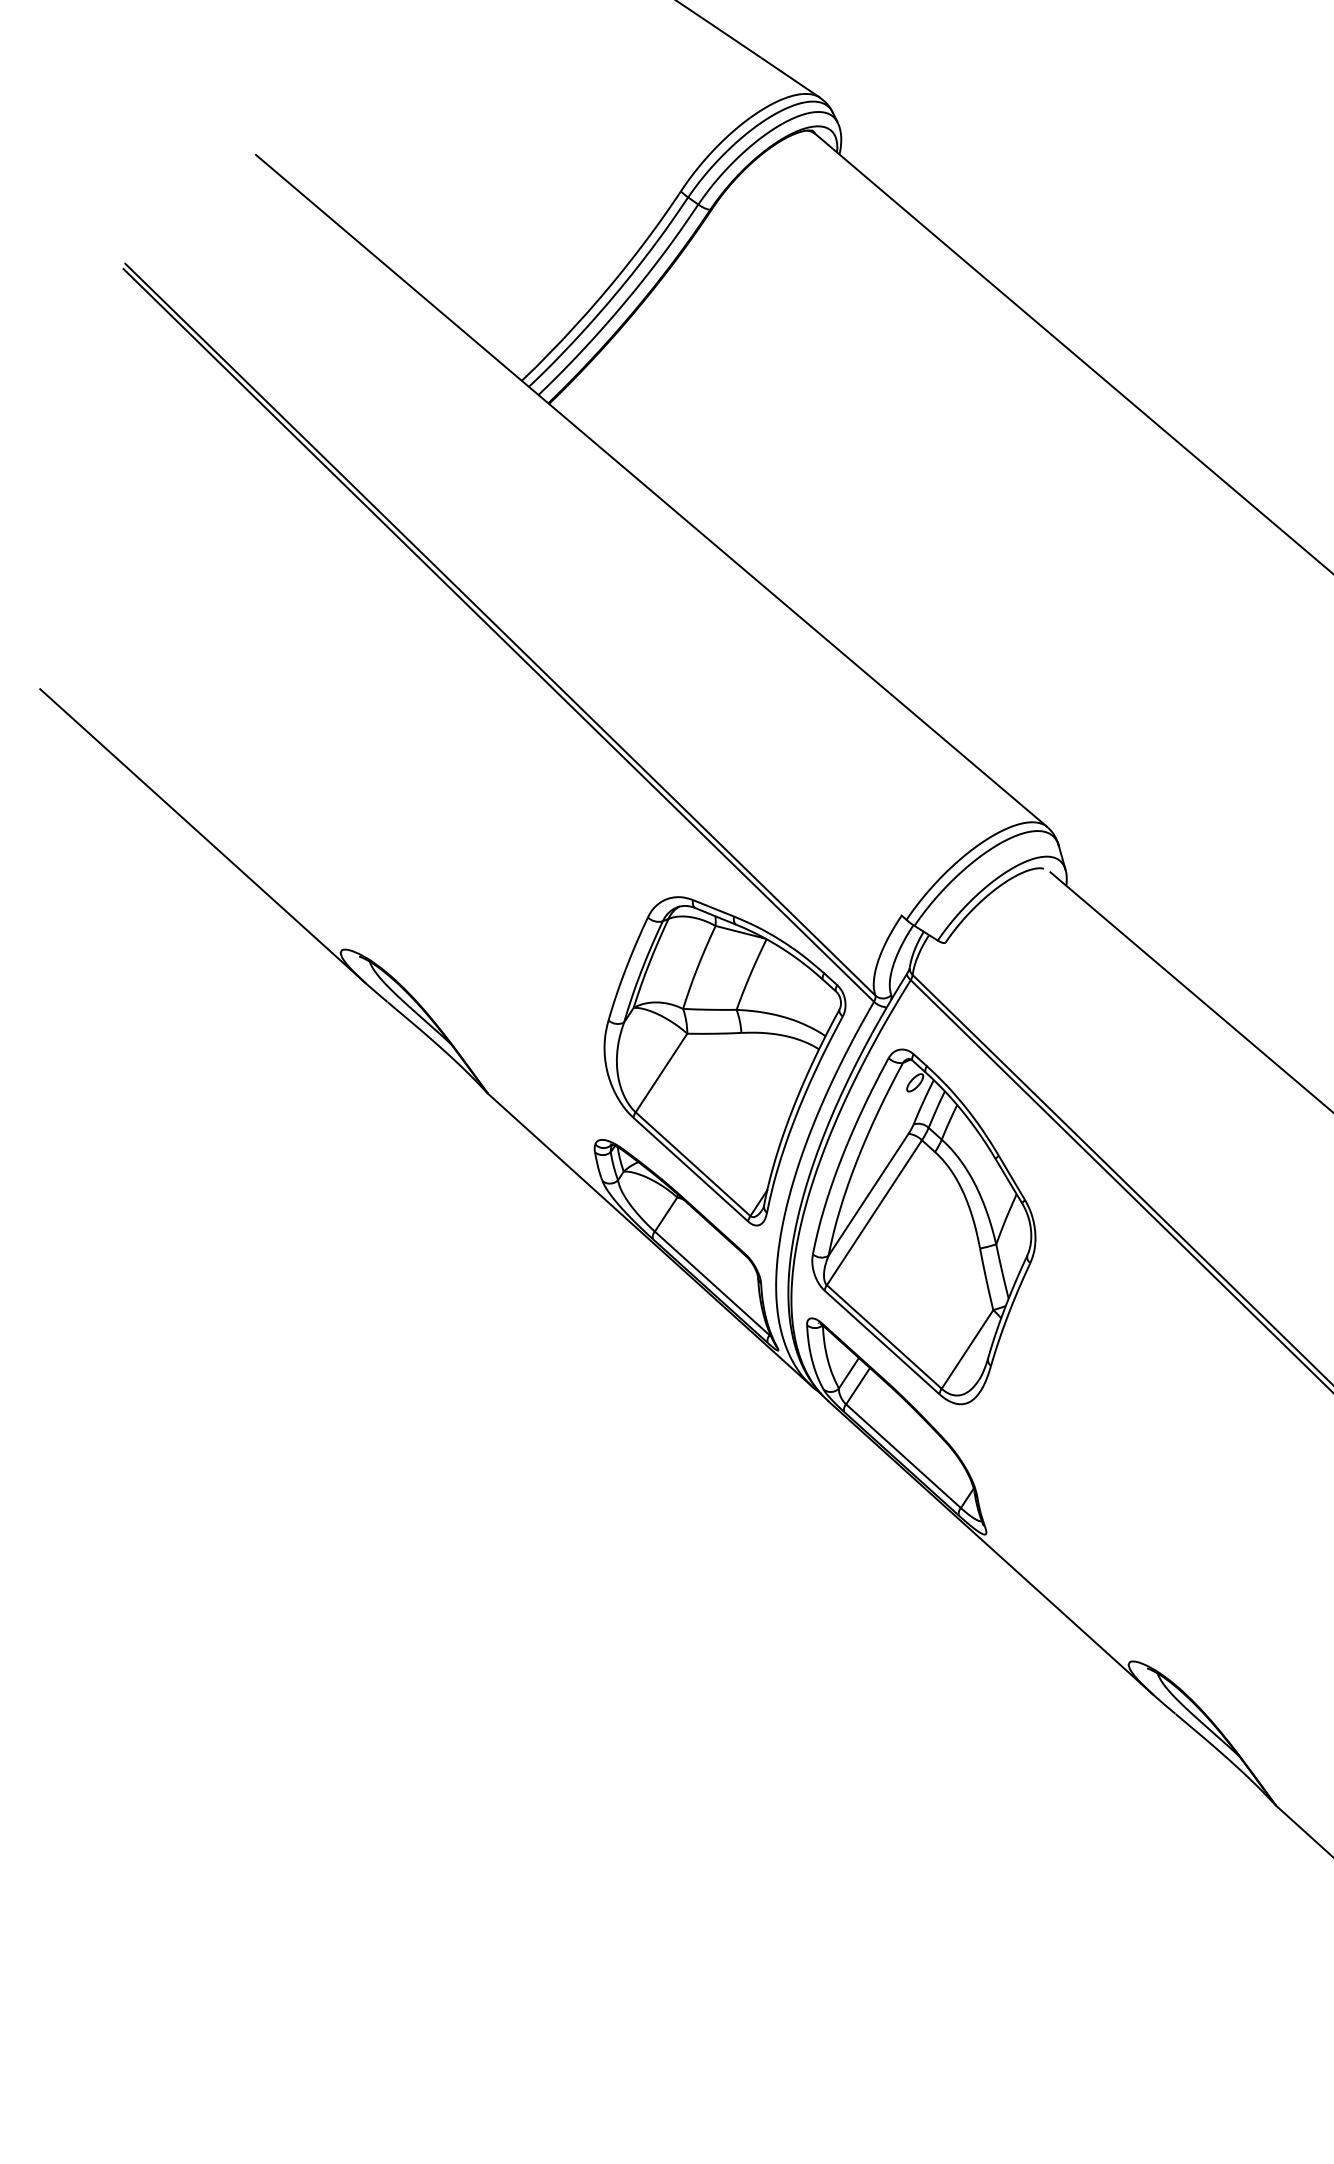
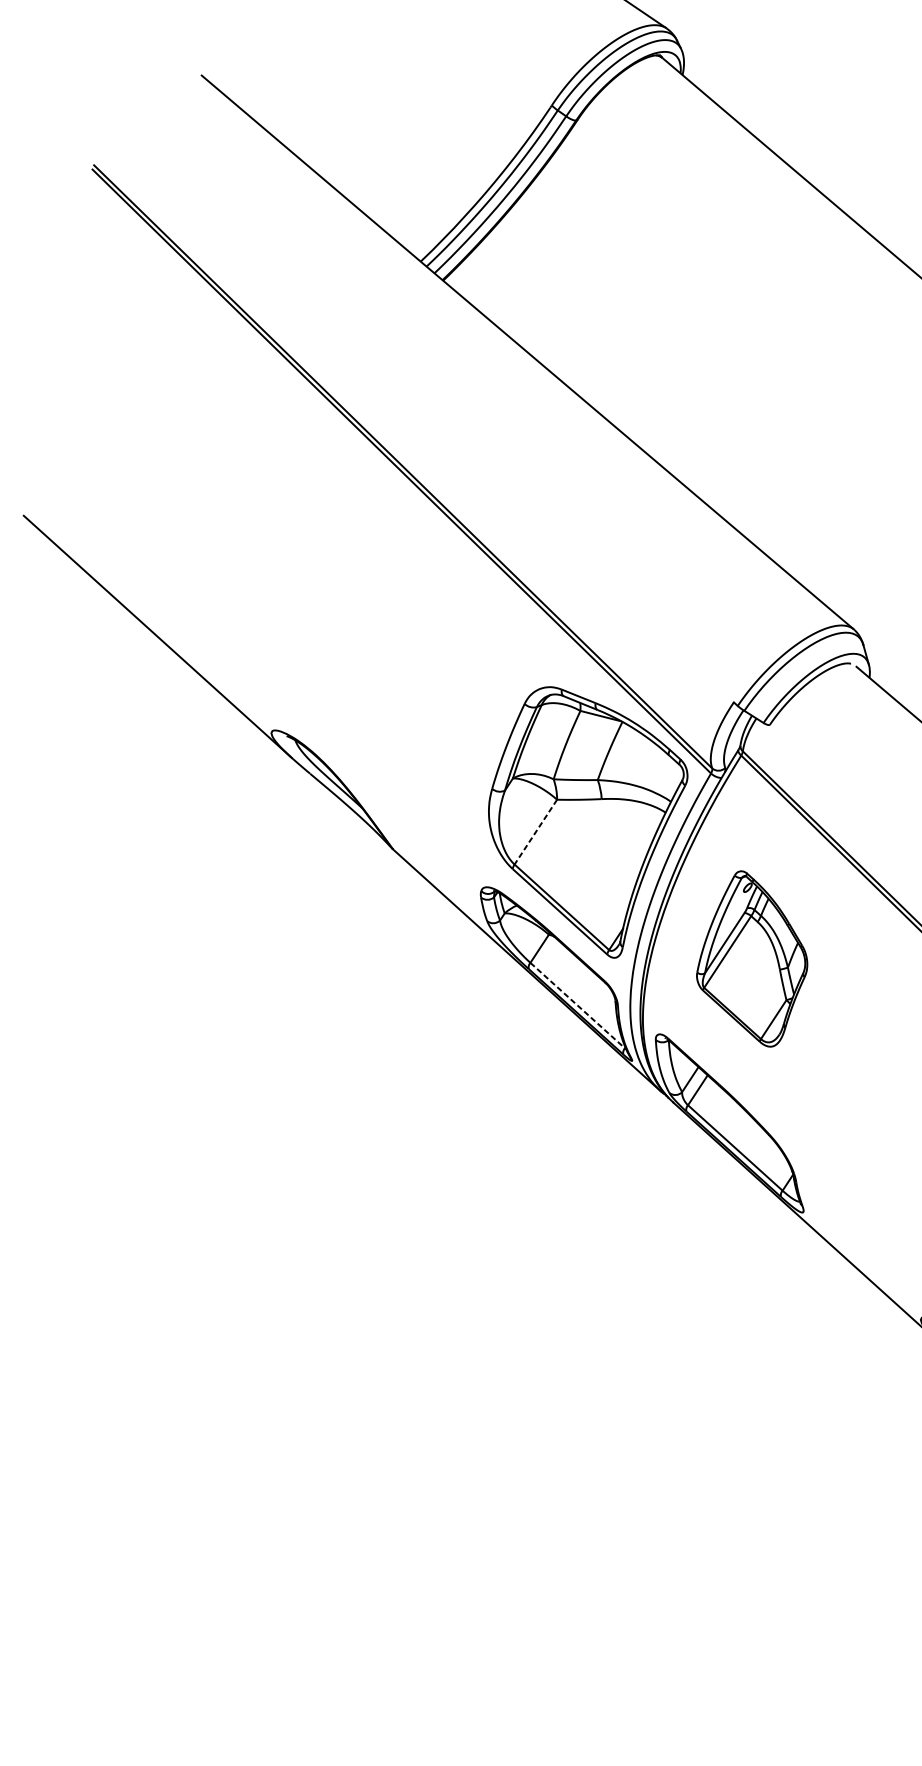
line: (661, 1073) -> (535, 832), solid -> dashed
part: (923, 1226) -> (751, 958), size x0.6
line: (712, 1283) -> (577, 1005), solid -> dashed

